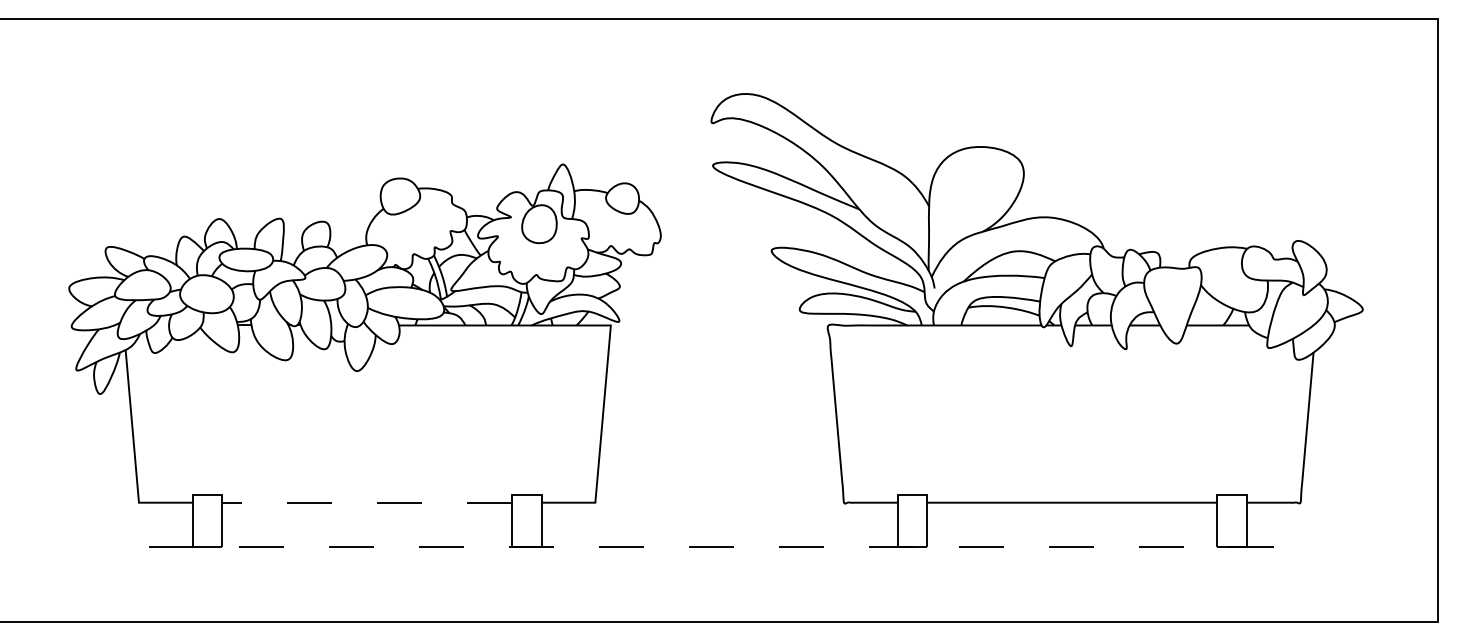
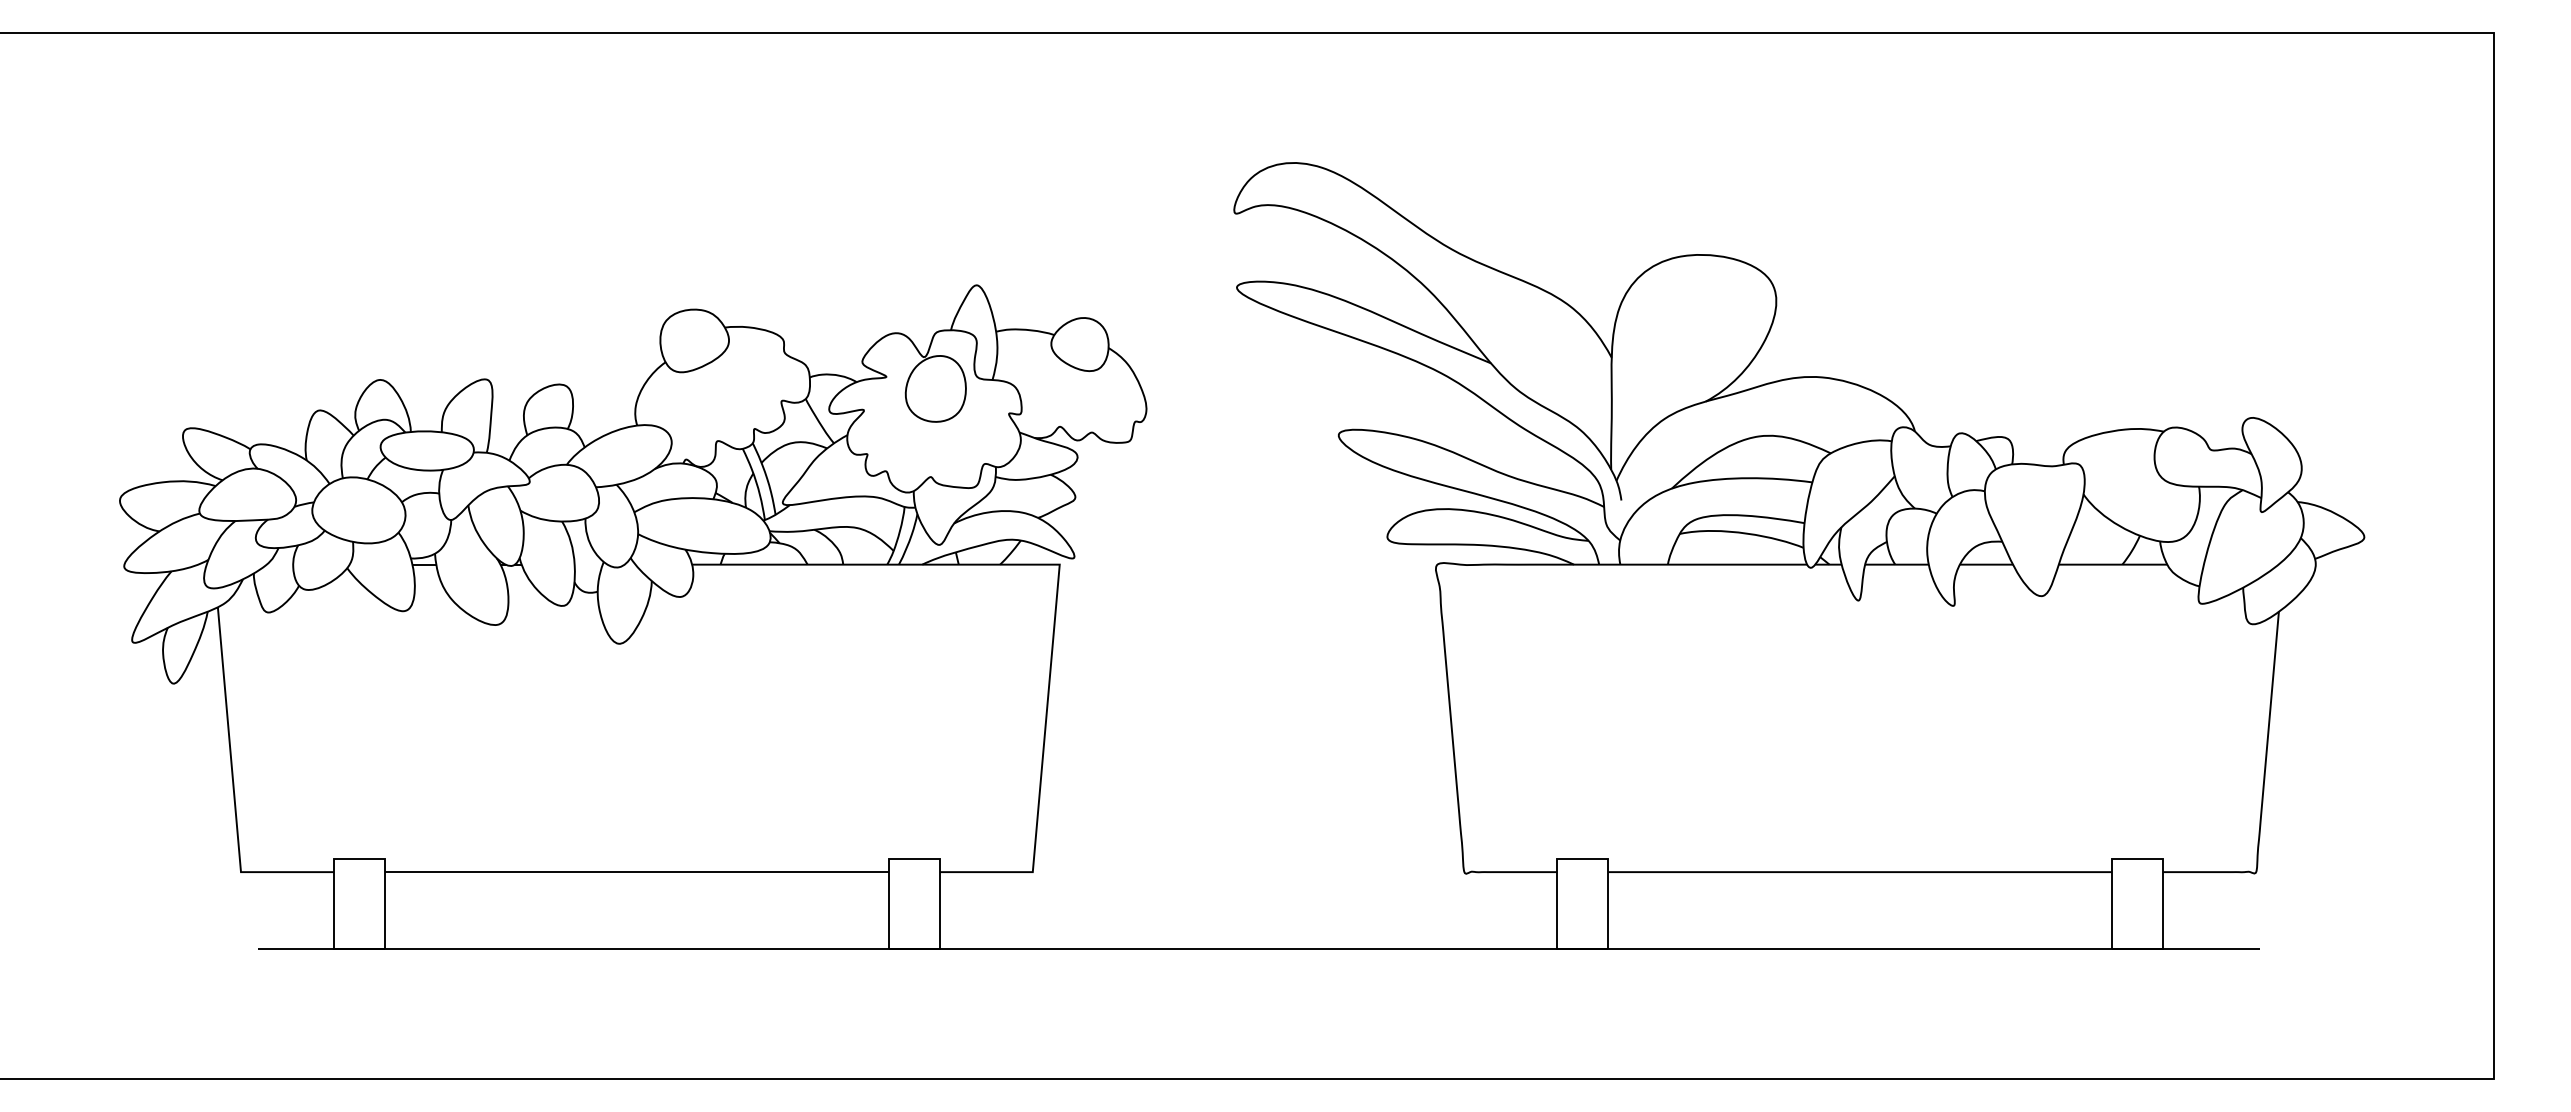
line: (366, 502) -> (635, 871), dashed -> solid
line: (725, 547) -> (1258, 949), dashed -> solid

